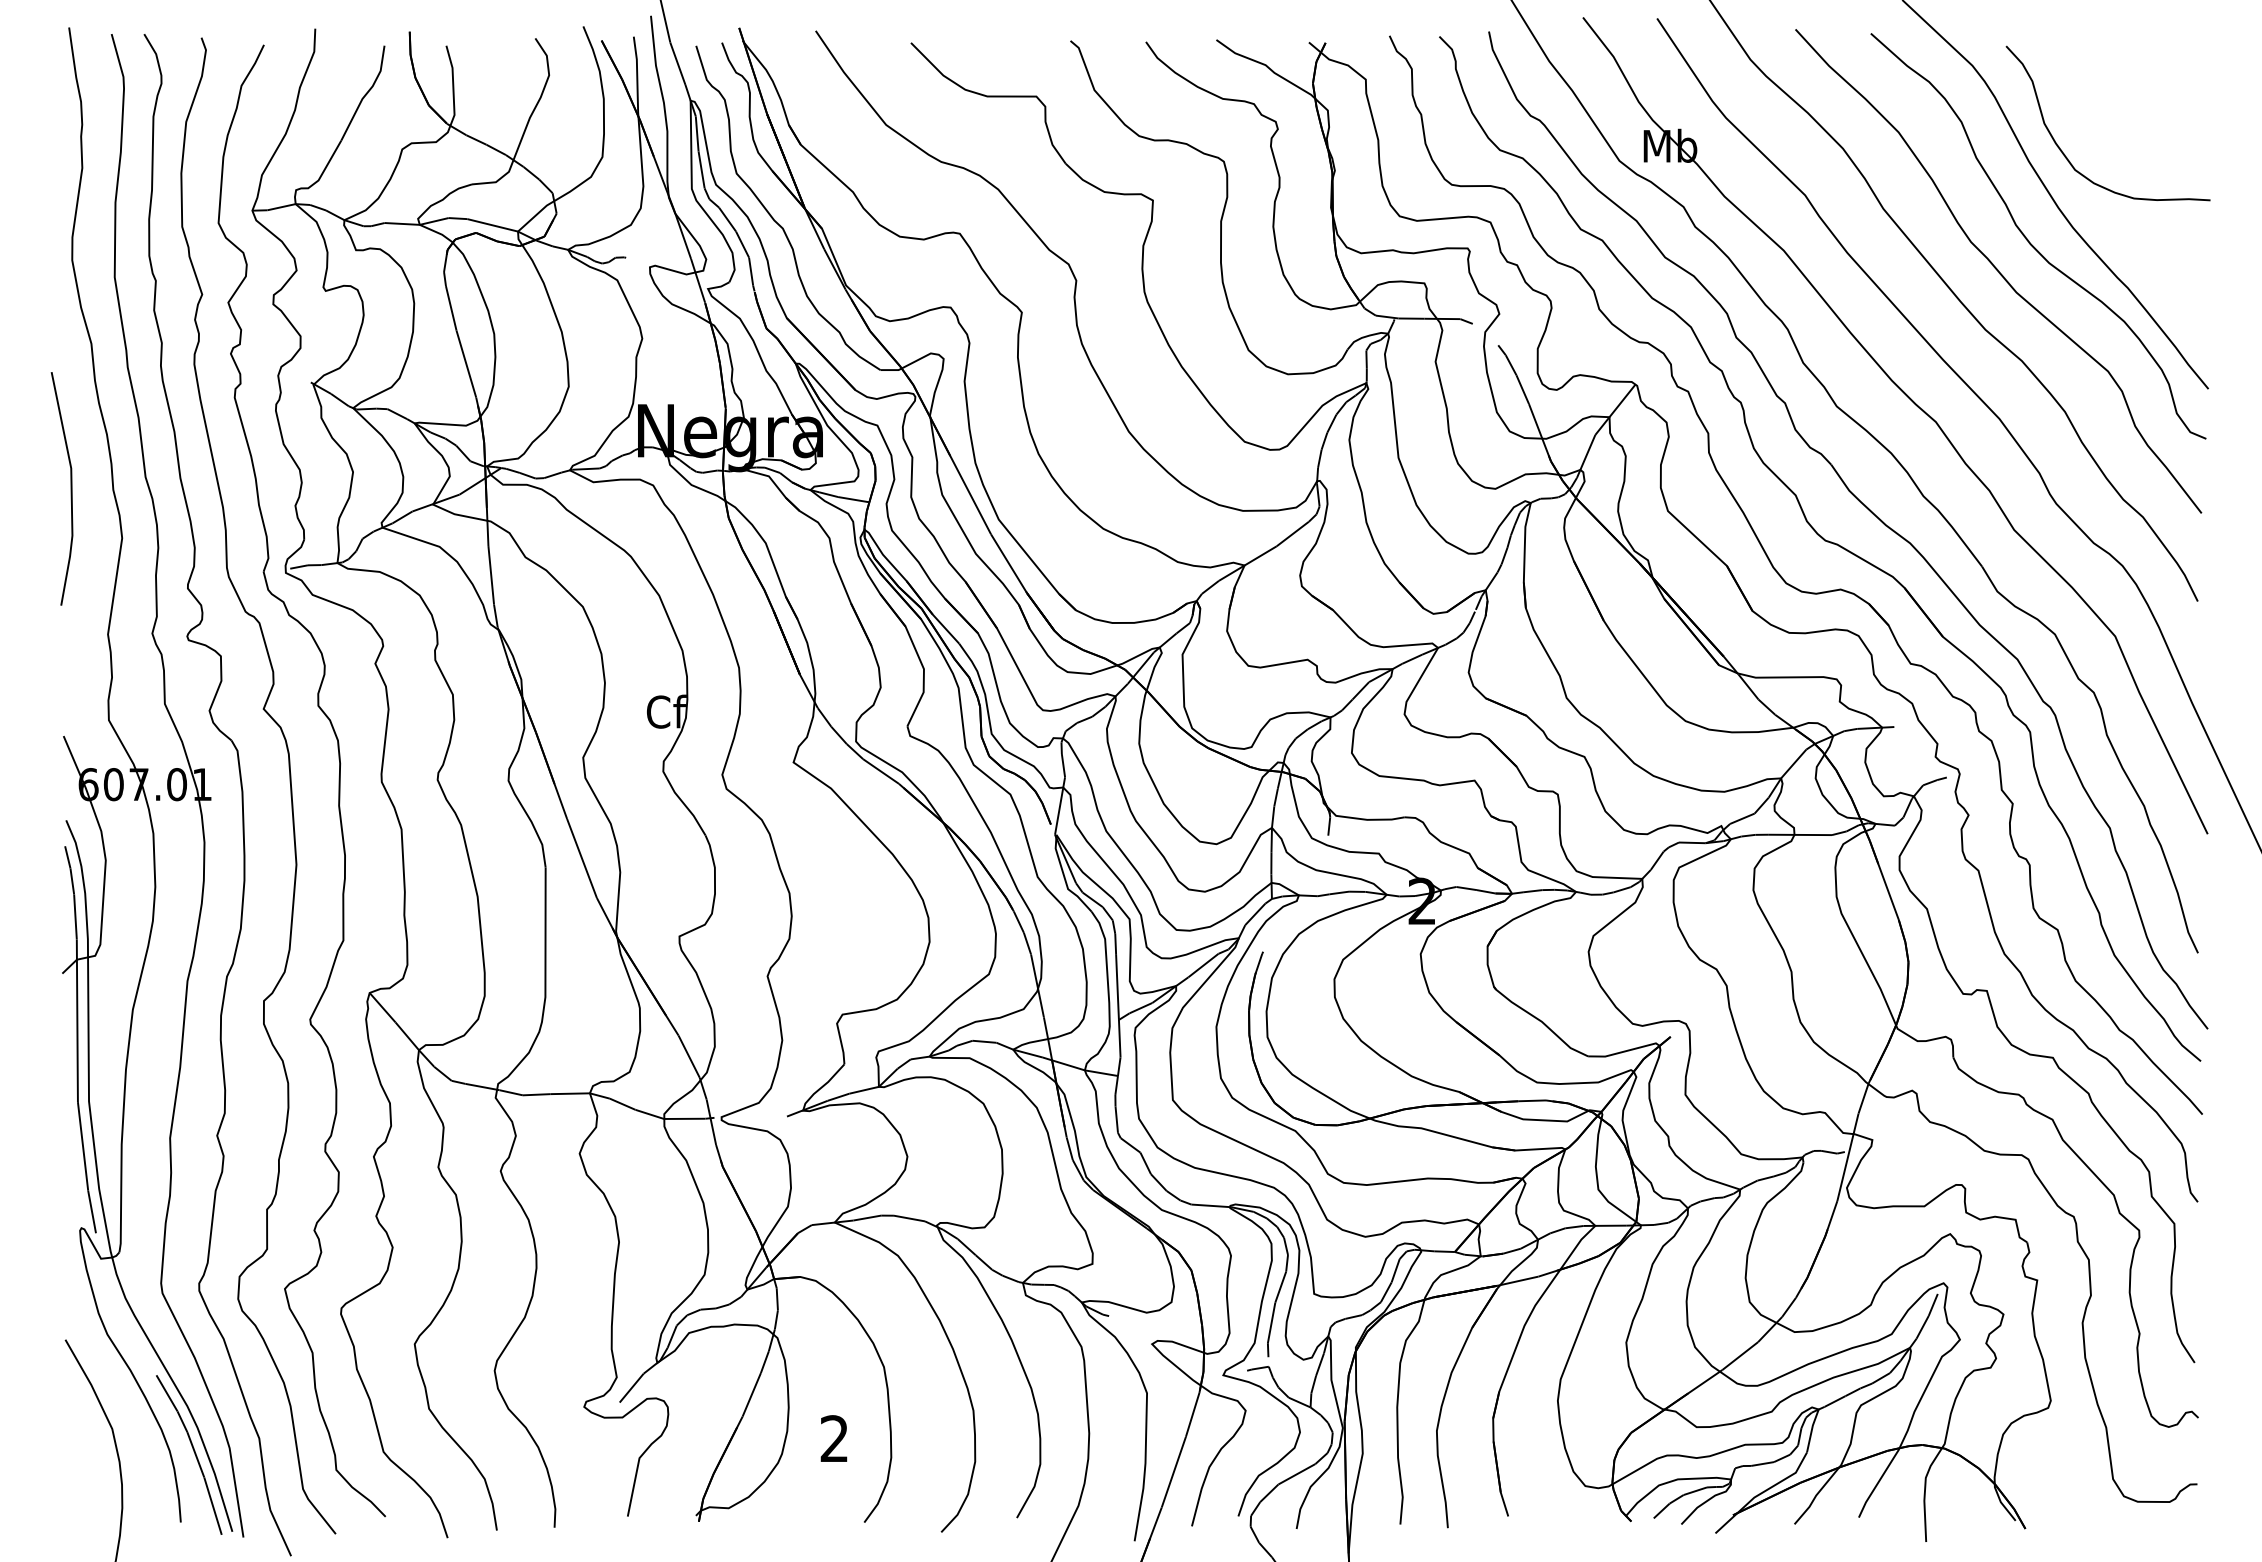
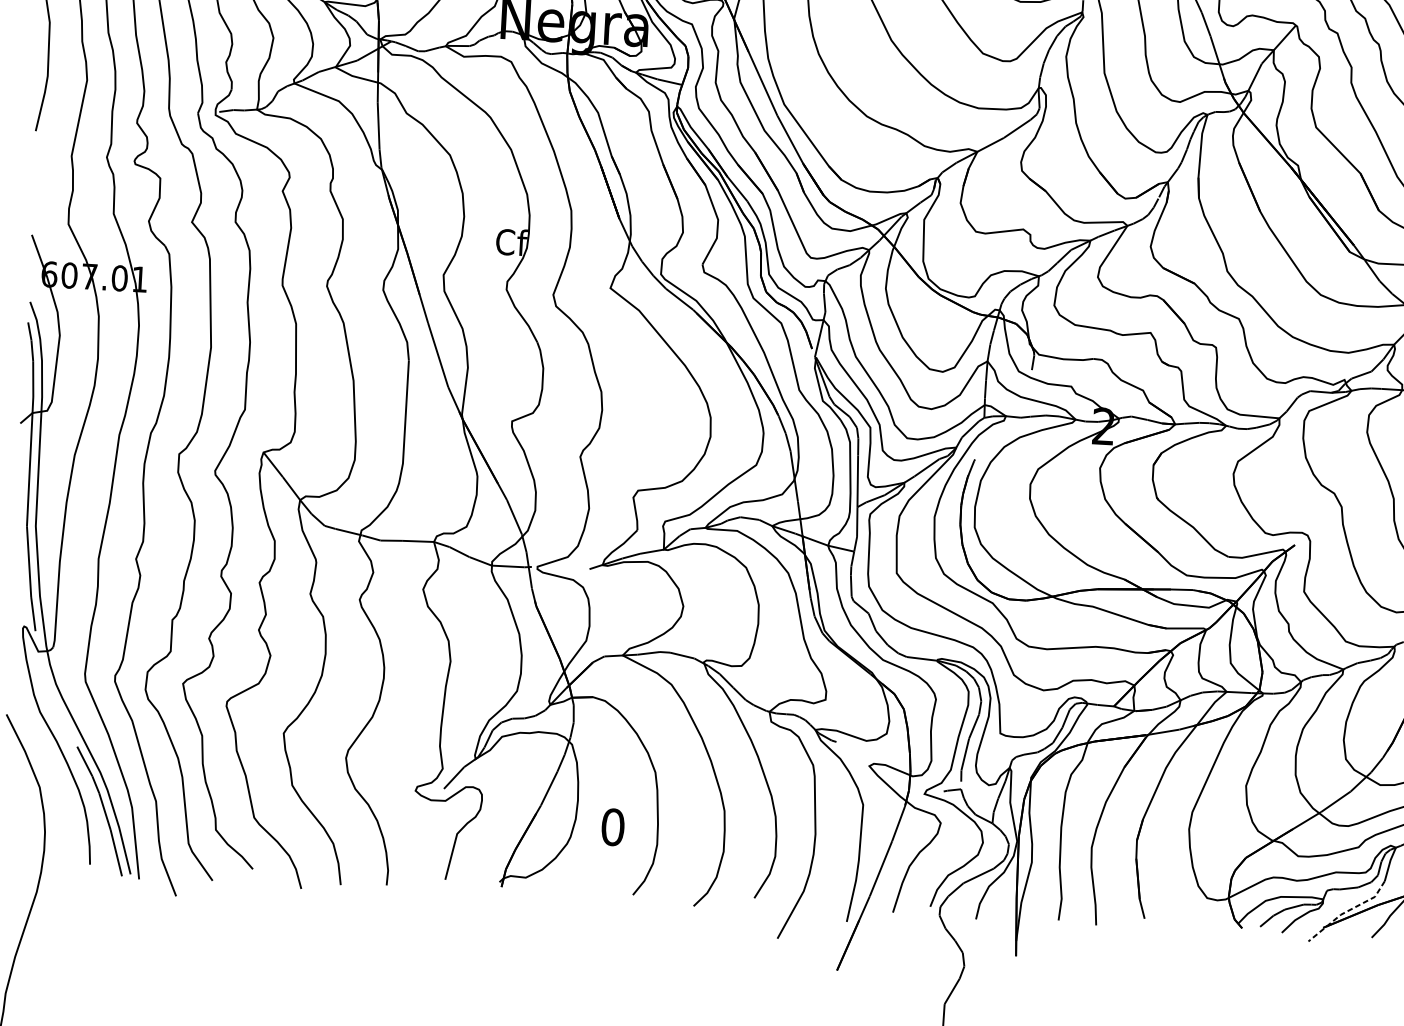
text: (834, 1438) -> (612, 826), 2 -> 0
line: (1762, 1492) -> (1347, 911), solid -> dashed

